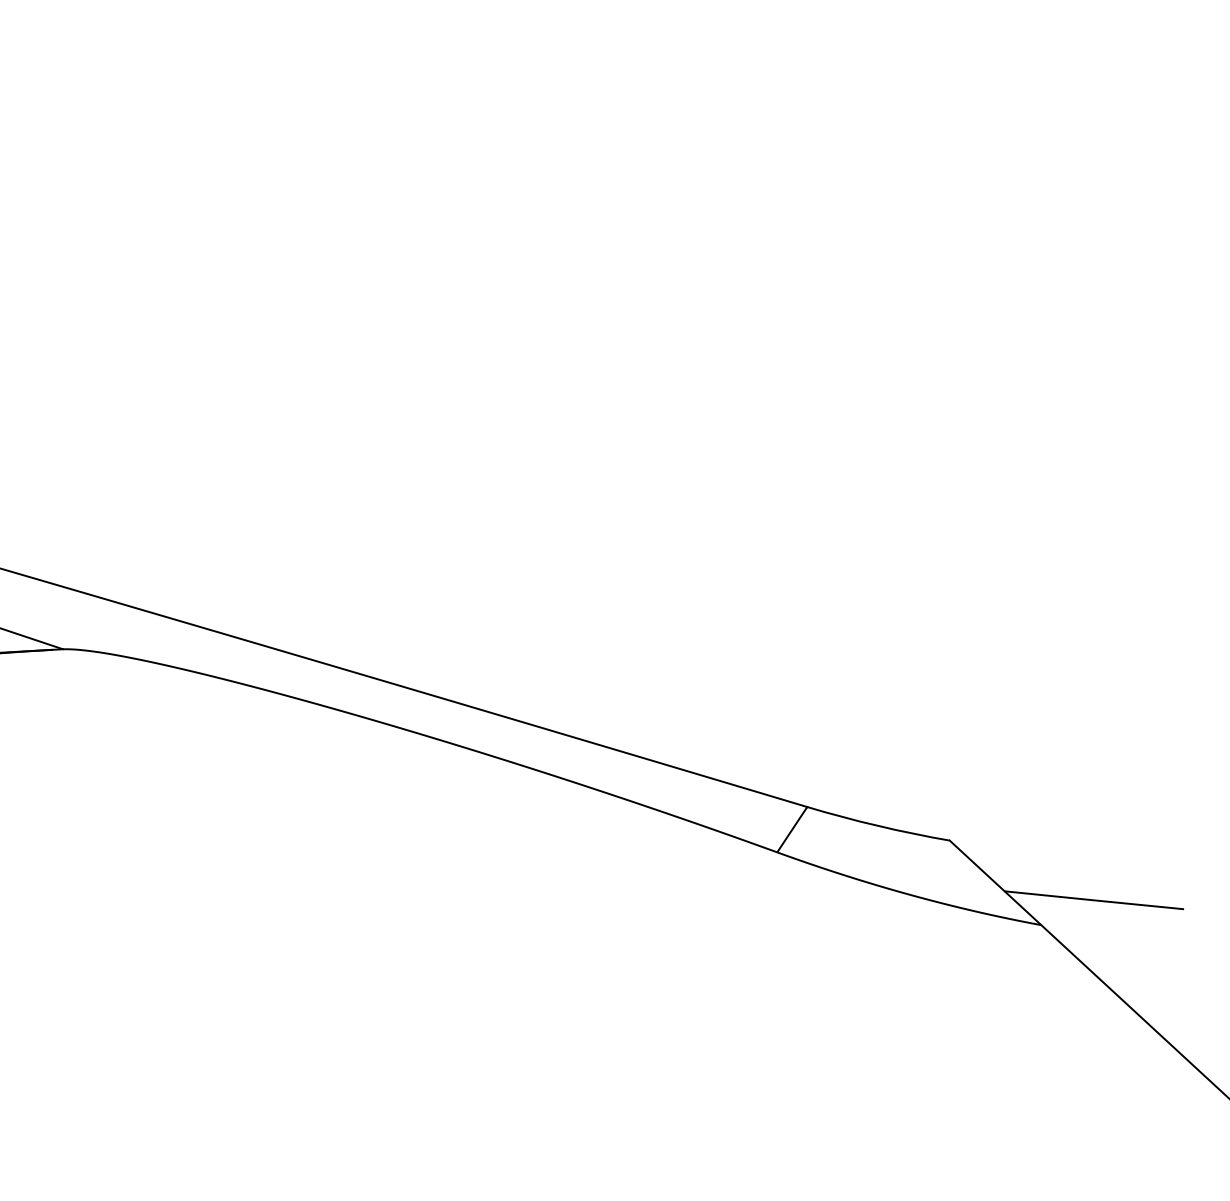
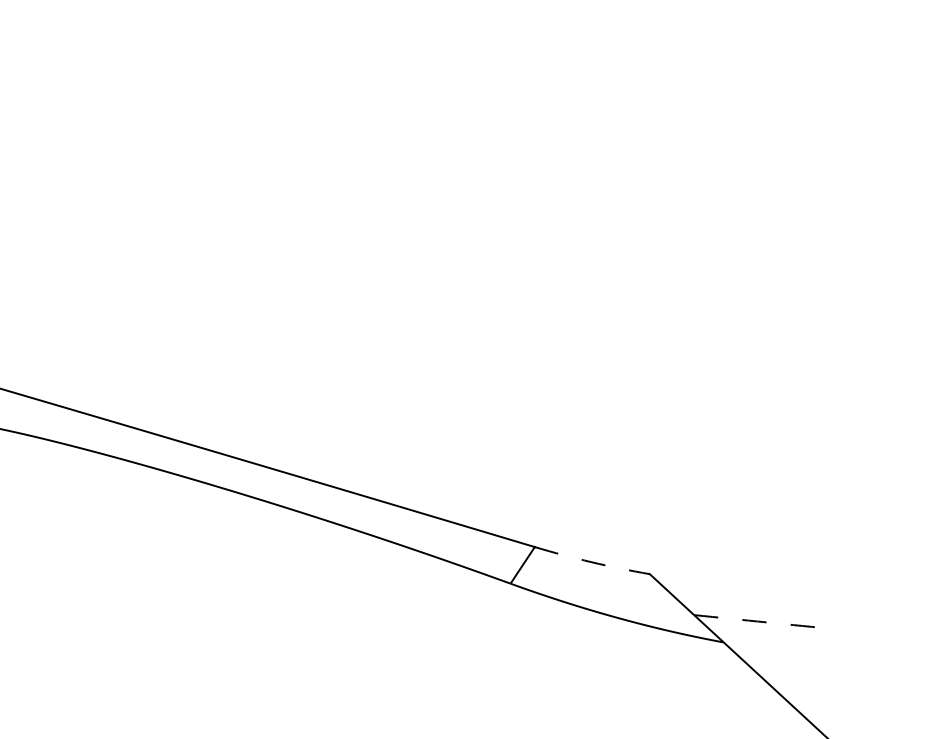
arc: (878, 825) -> (592, 561), solid -> dashed
arc: (1094, 900) -> (766, 622), solid -> dashed

